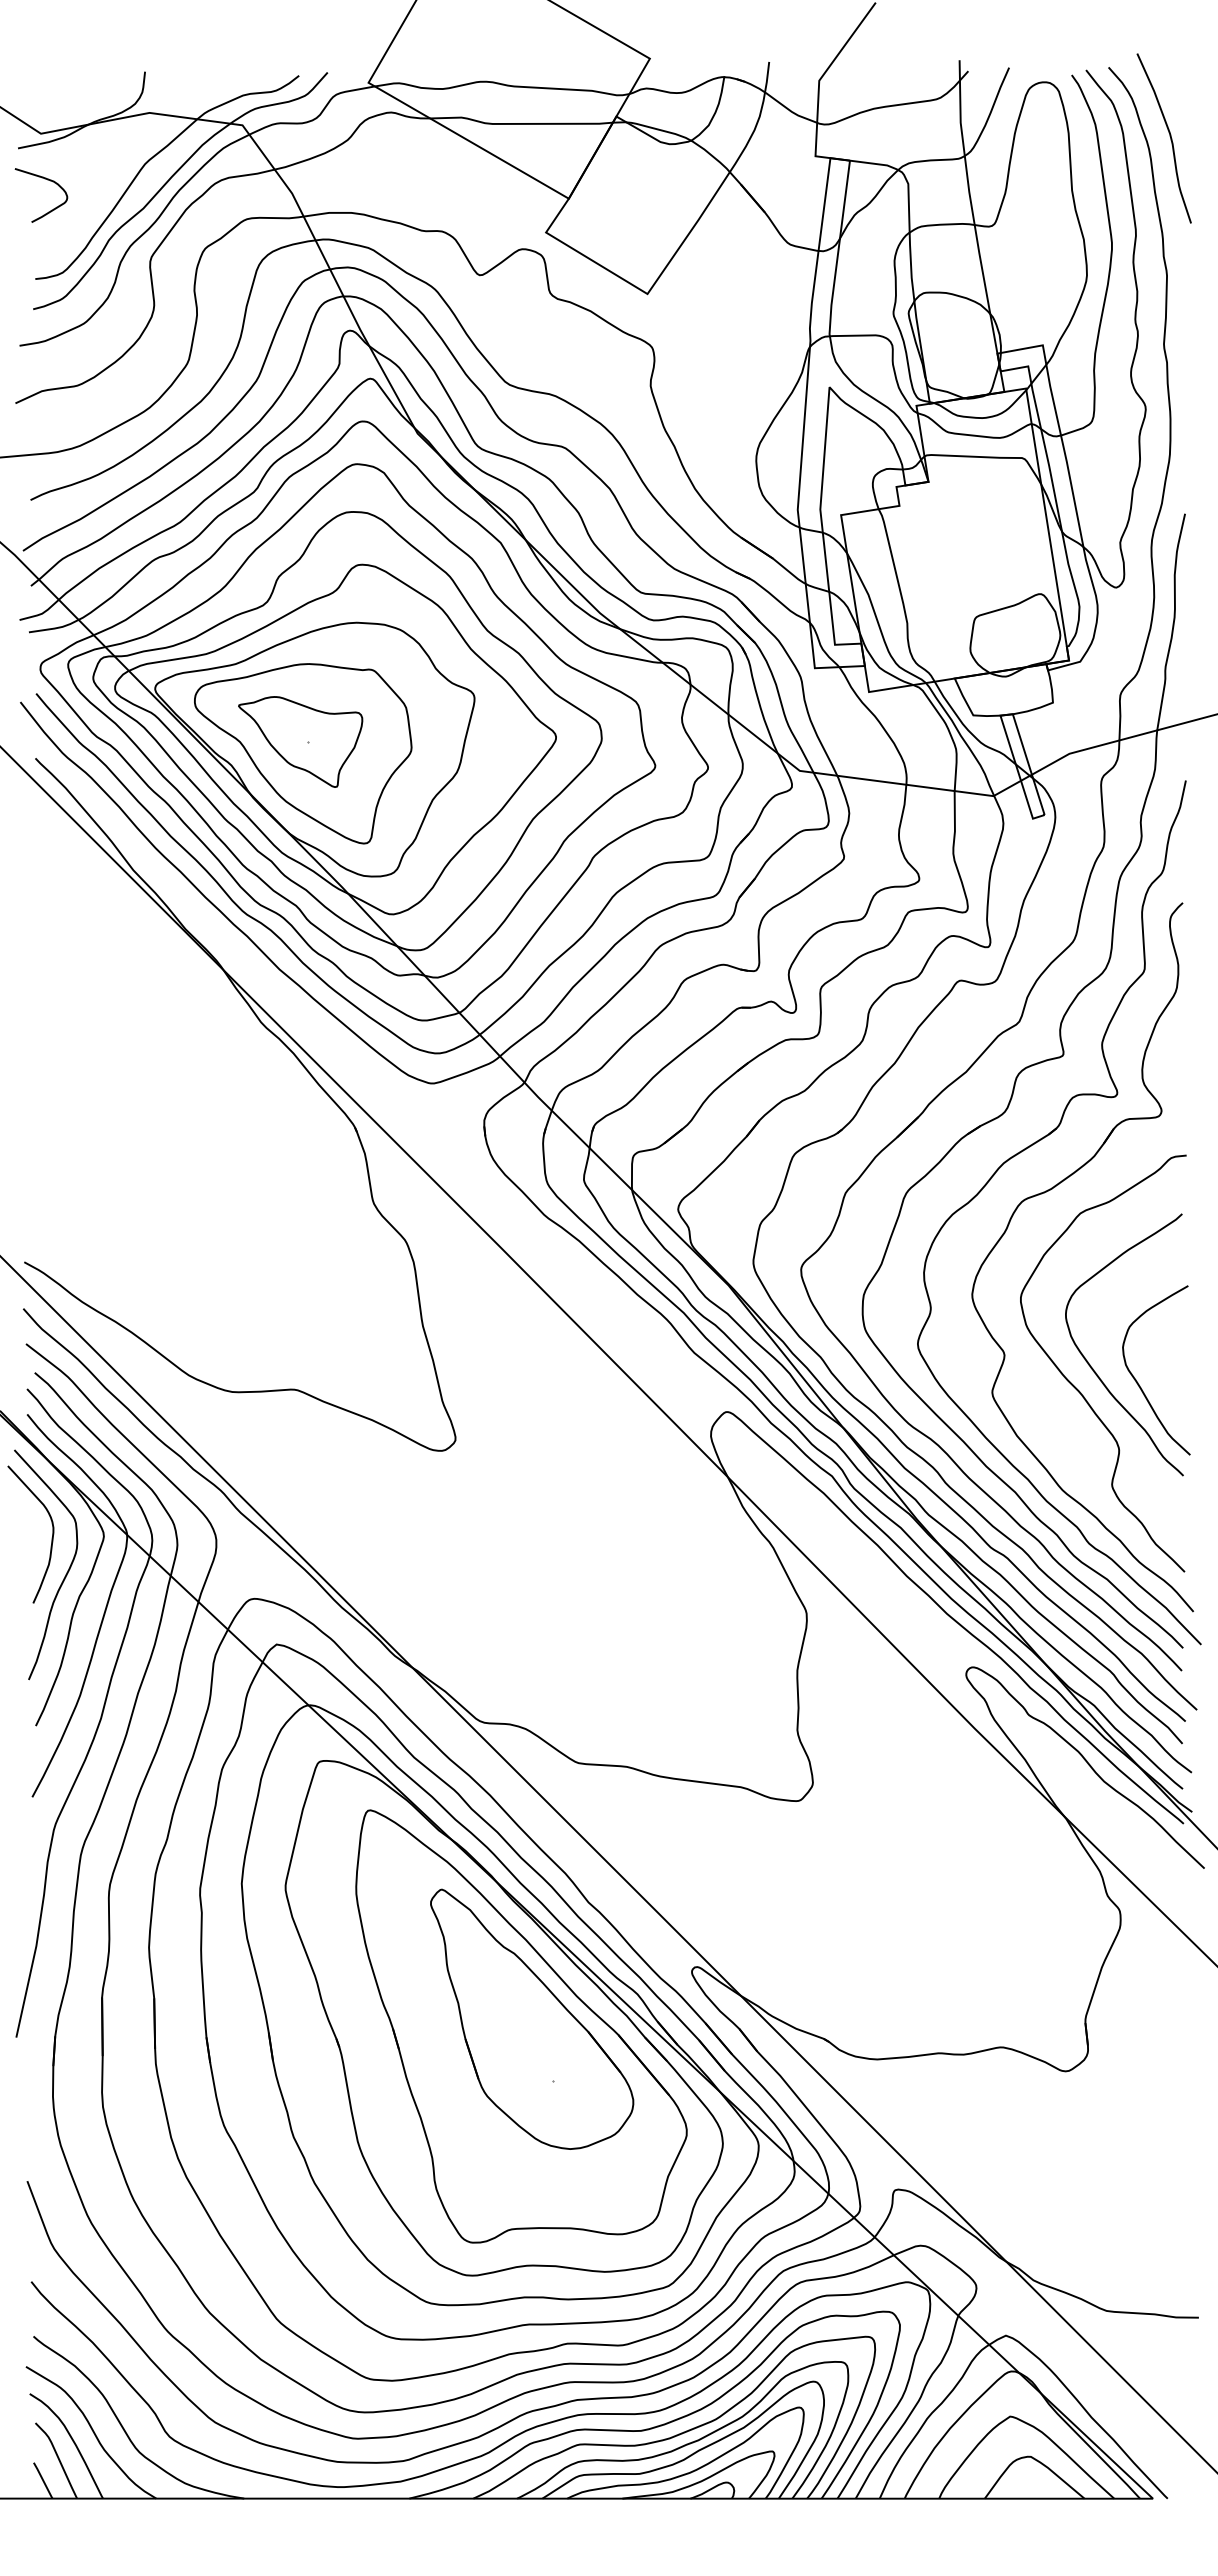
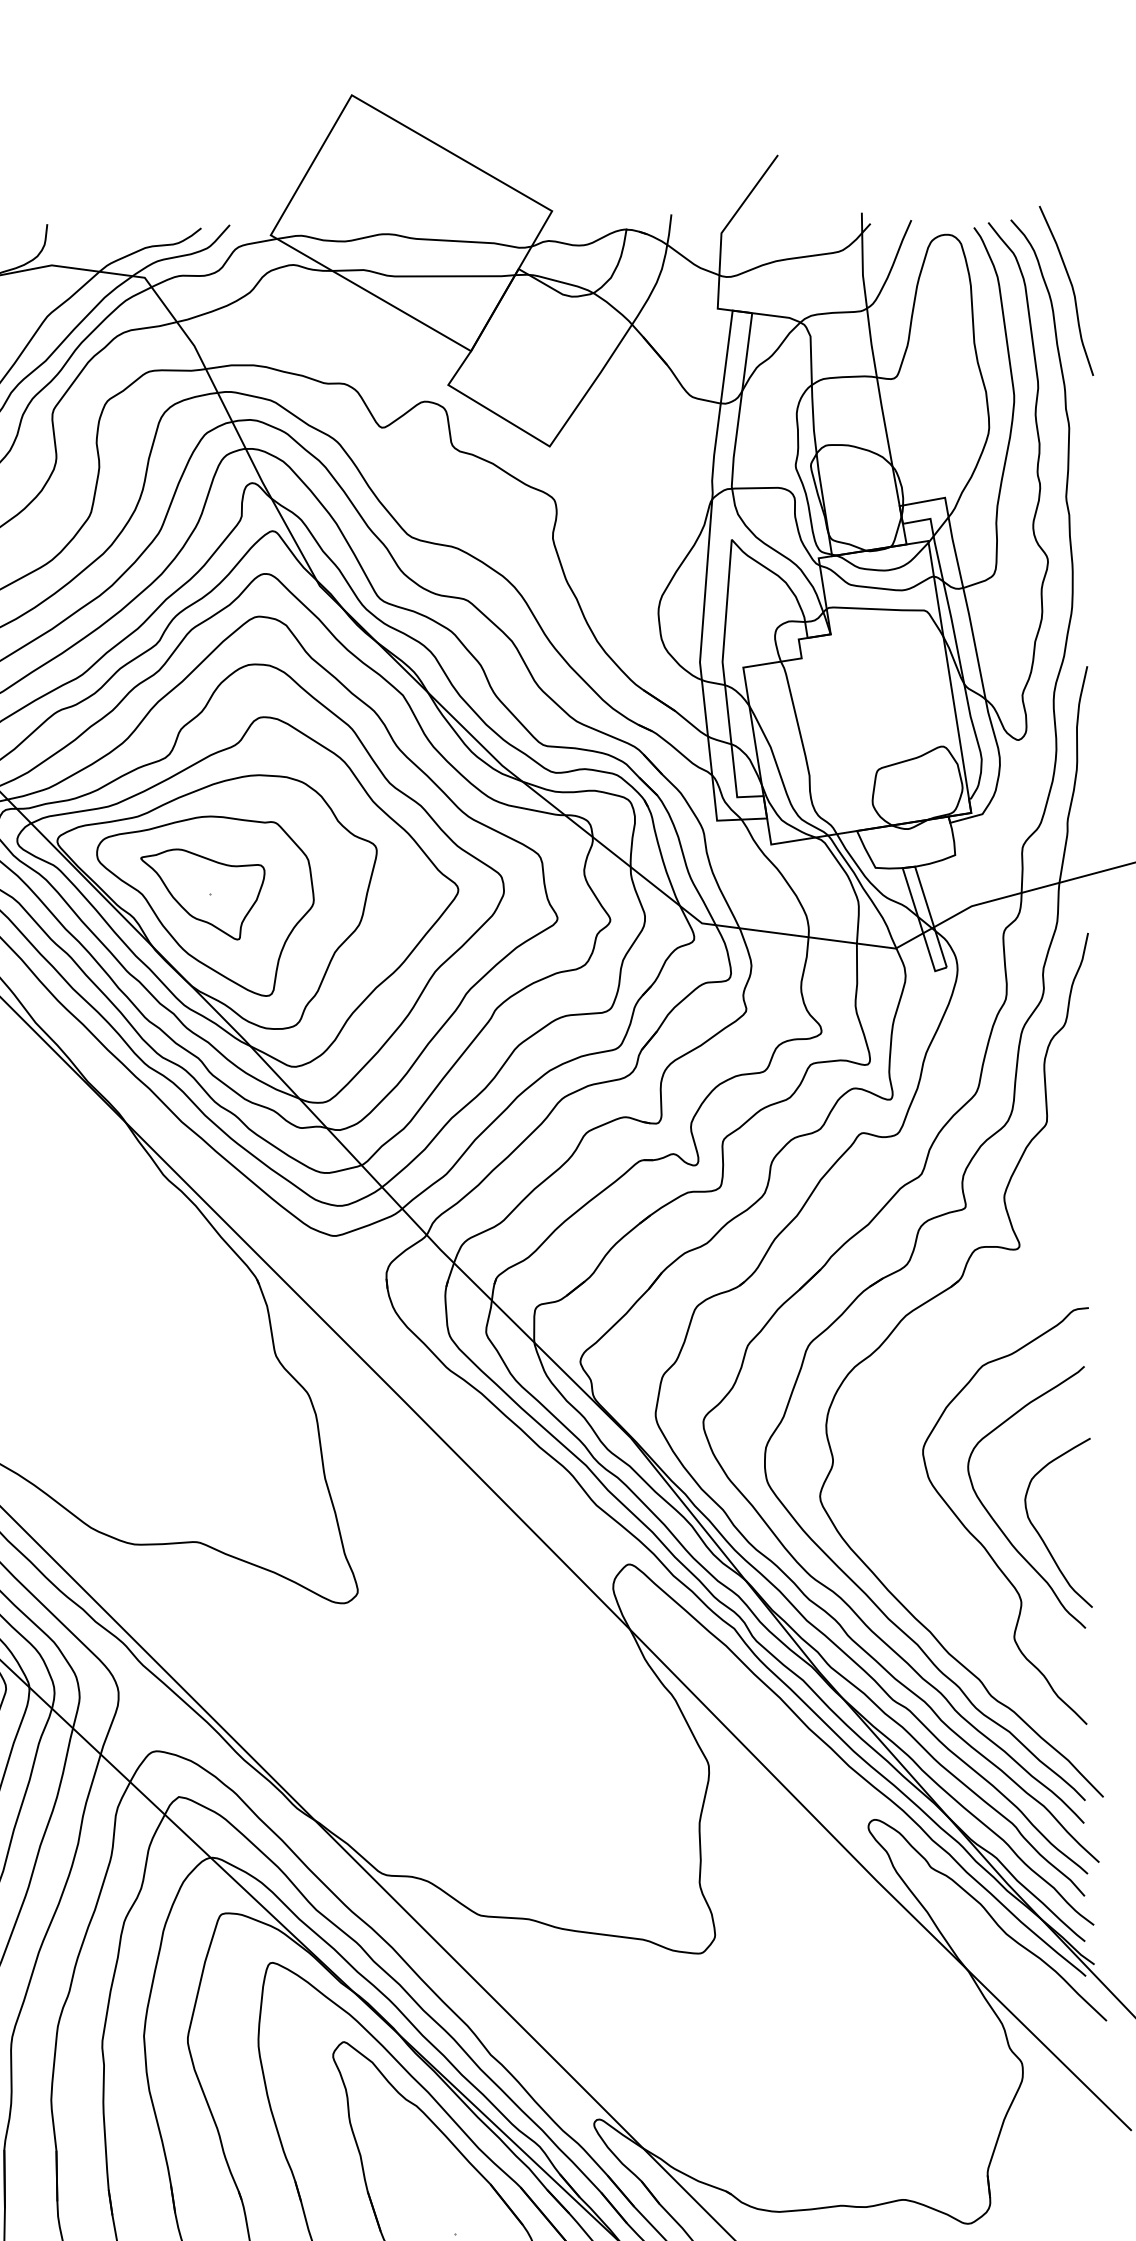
part: (1048, 1191) -> (950, 1343), removed

